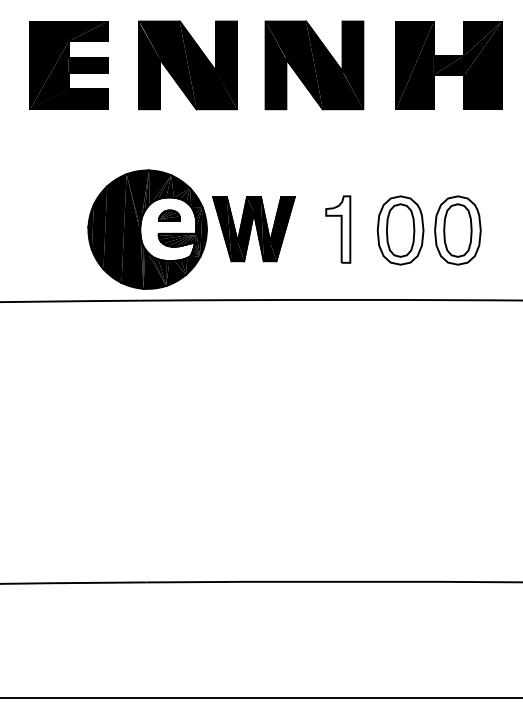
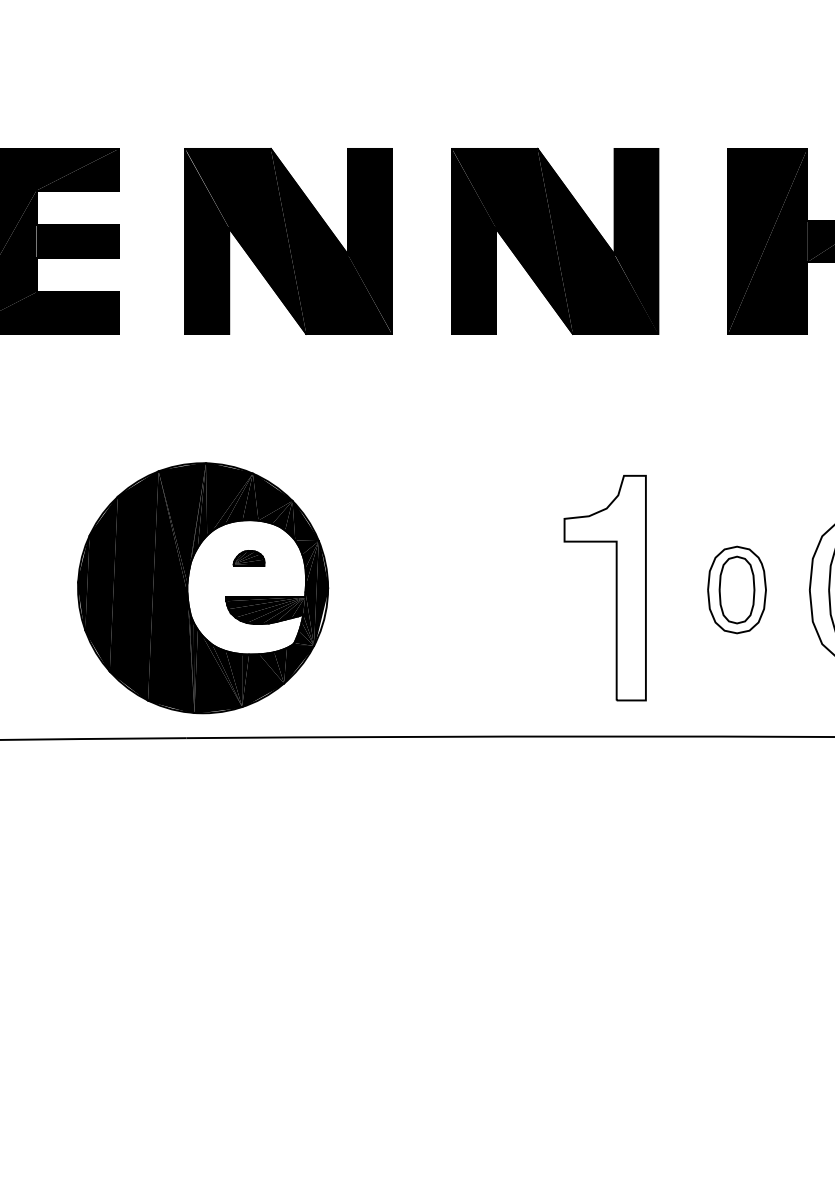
part: (169, 215) -> (249, 558), size x0.7
part: (253, 229) -> (426, 587), removed
part: (338, 229) -> (605, 587), size x1.6
part: (400, 230) -> (736, 589), size x0.6

